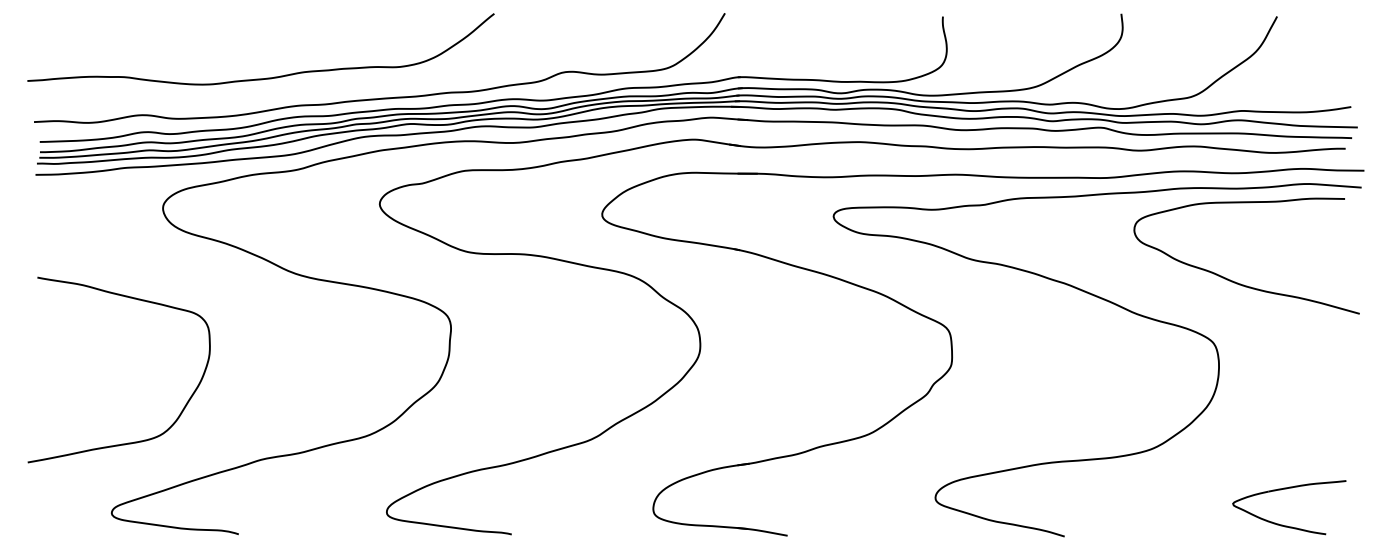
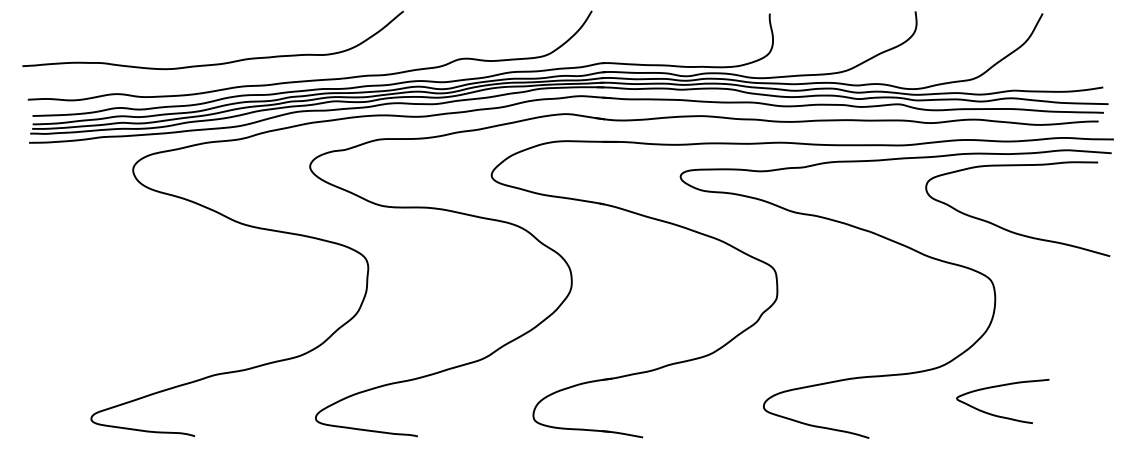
curve: (134, 299) -> (109, 244), removed
part: (1287, 525) -> (1001, 416), moved

